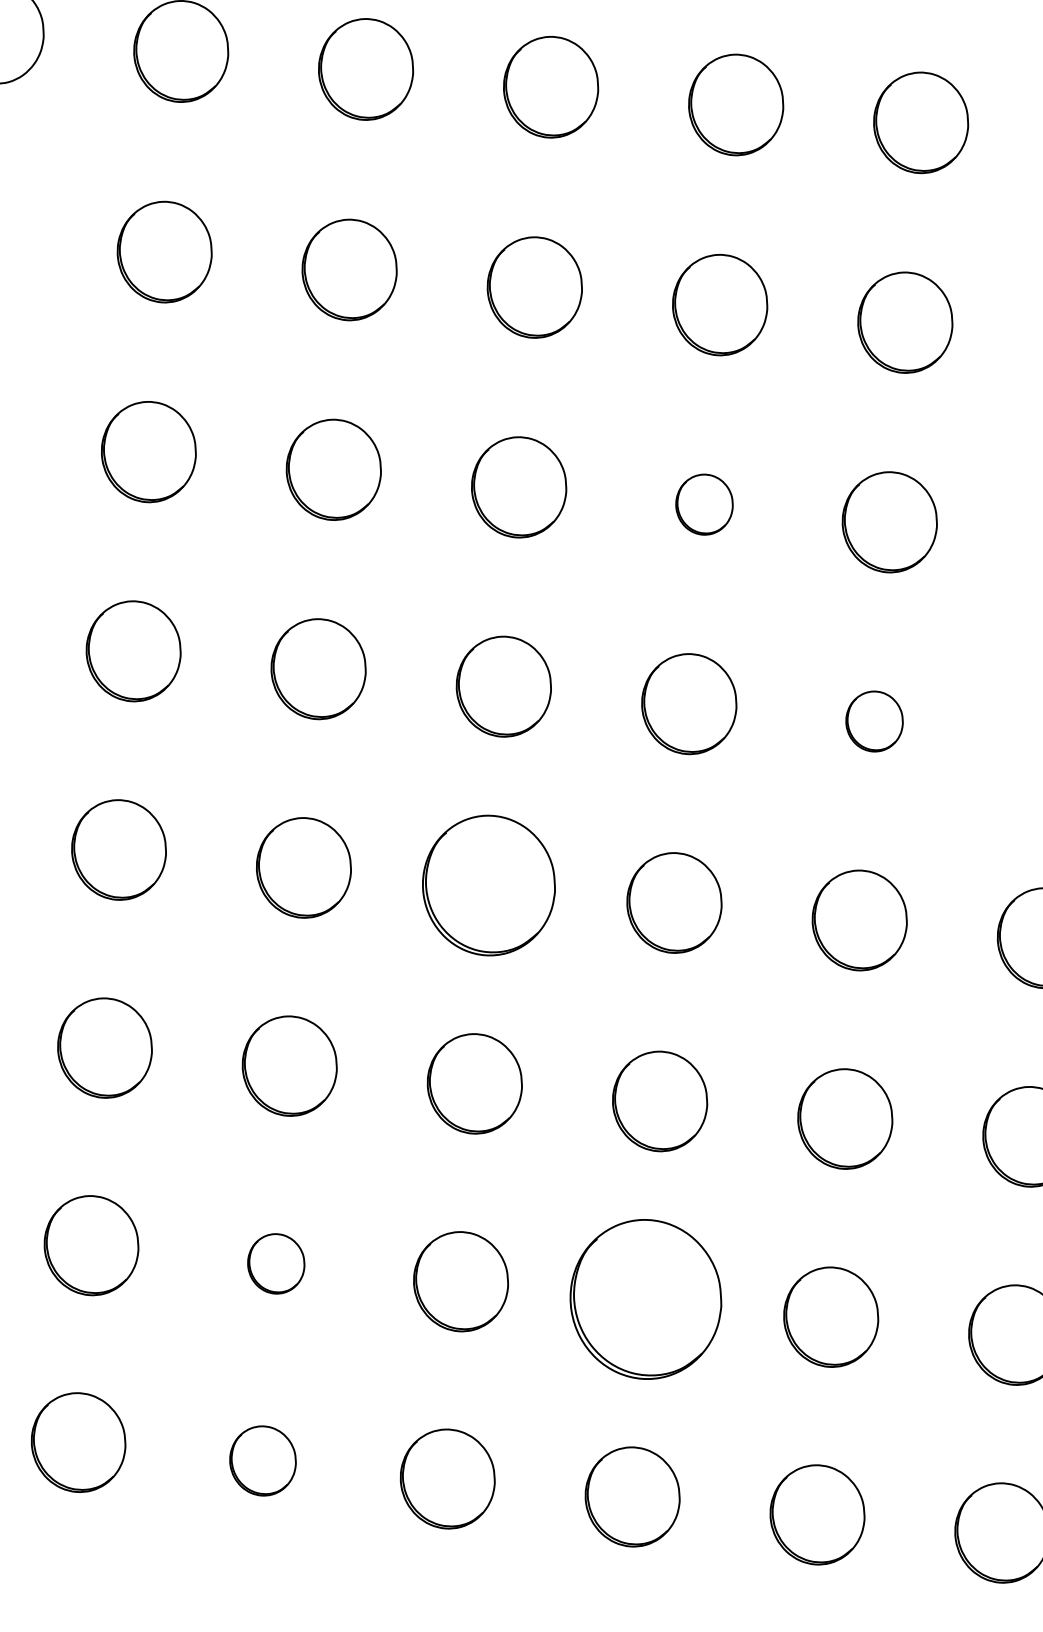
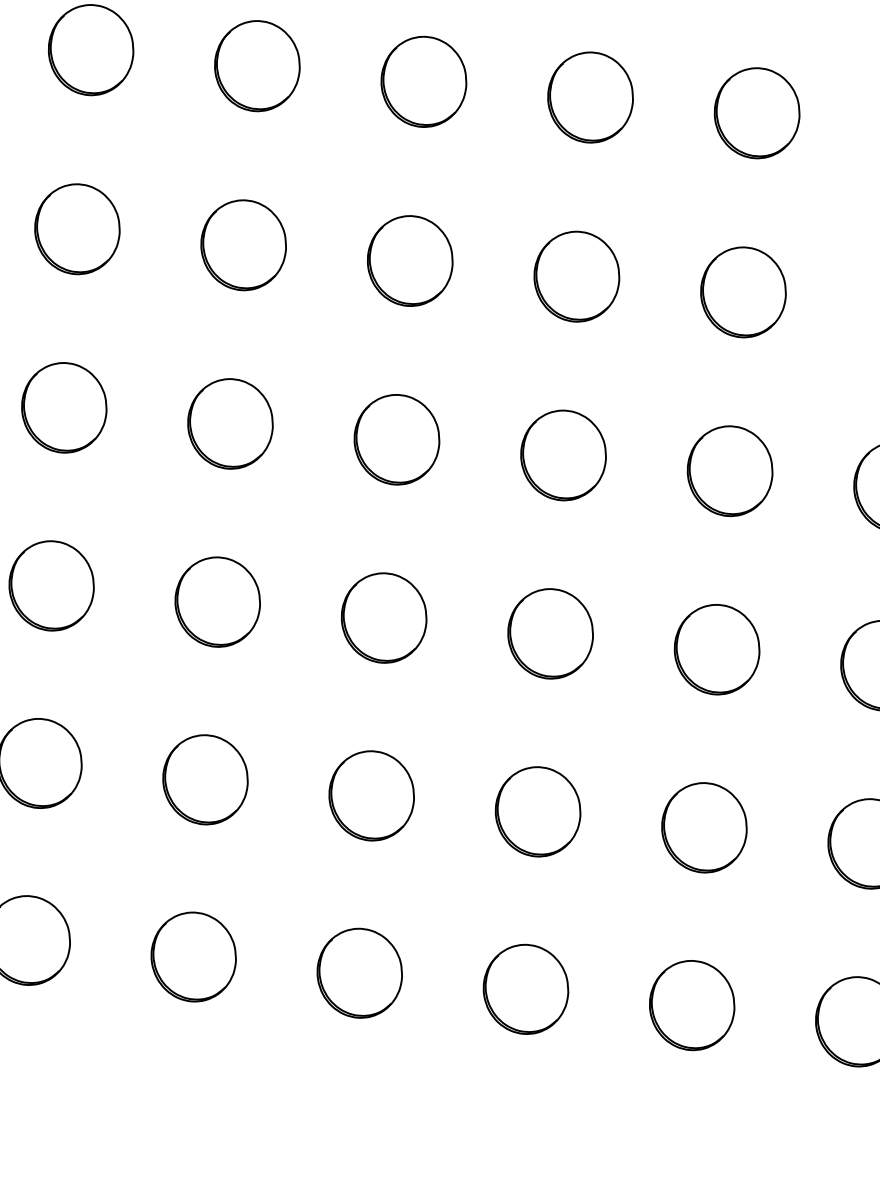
part: (704, 504) -> (590, 97), size x1.67
part: (874, 721) -> (743, 292), size x1.67
part: (489, 885) -> (397, 439), size x0.71
part: (276, 1263) -> (205, 779), size x1.67
part: (646, 1299) -> (538, 811), size x0.62
part: (262, 1460) -> (193, 956), size x1.43

